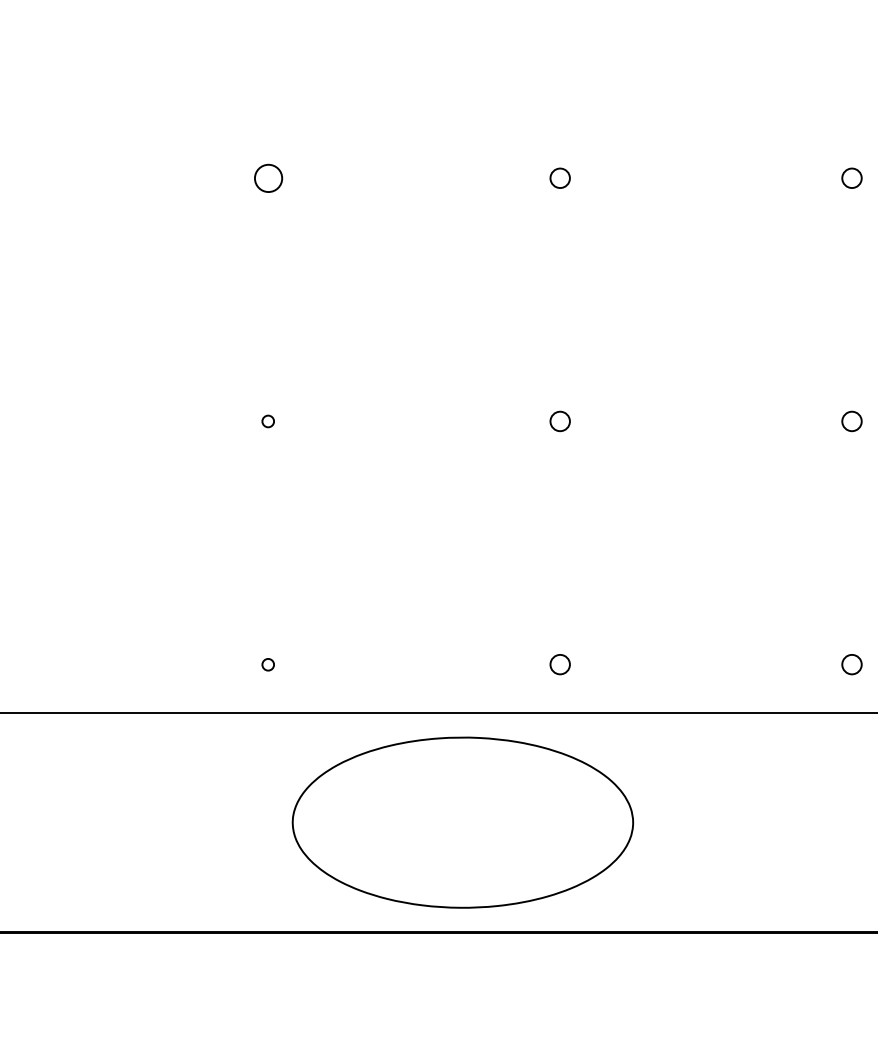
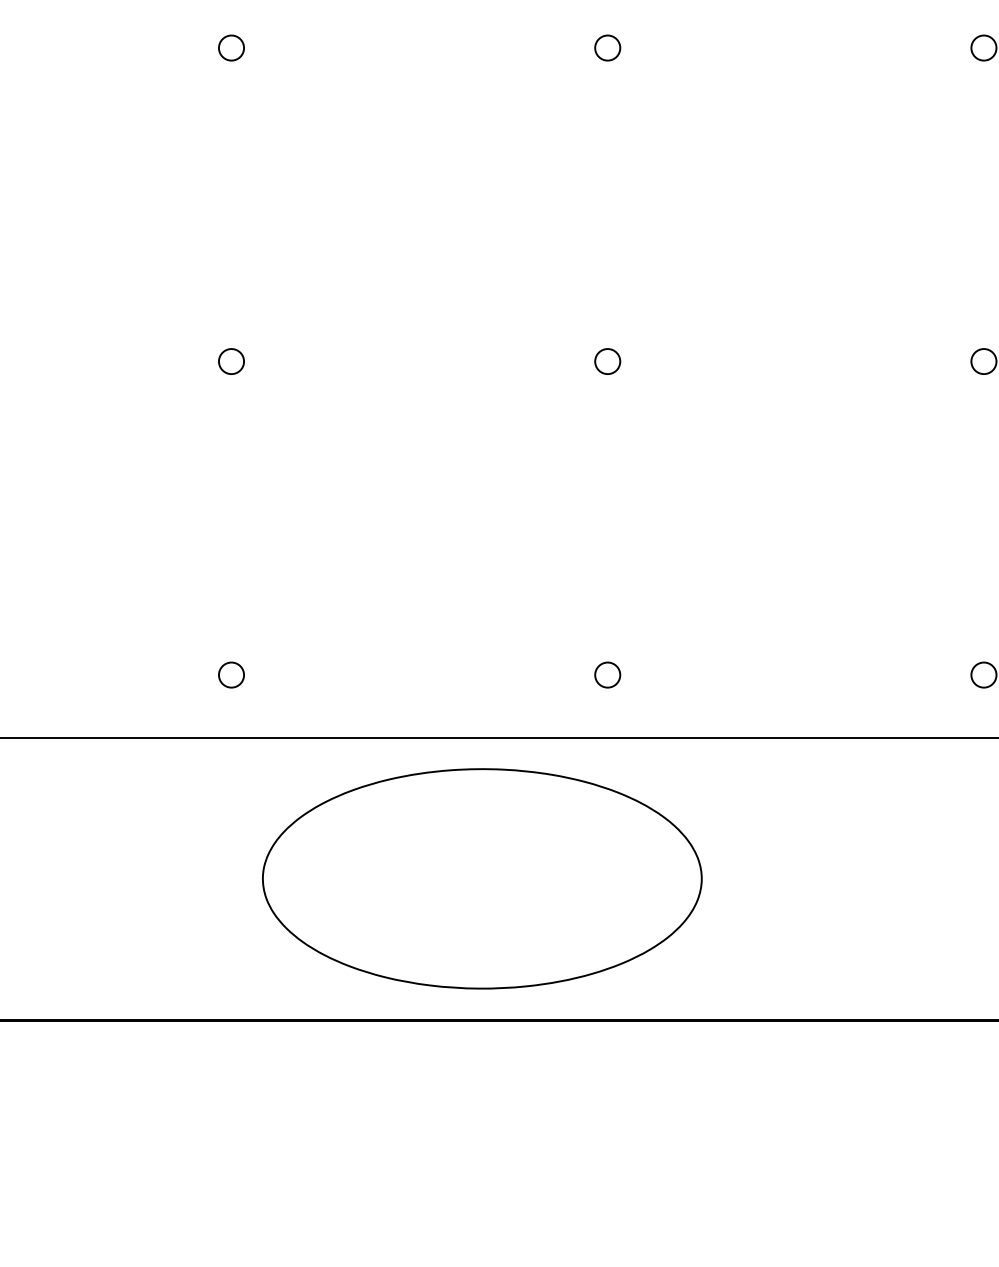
part: (267, 177) -> (230, 47), size x0.71
part: (267, 421) -> (230, 361), size x1.67
part: (267, 664) -> (230, 674), size x1.67

